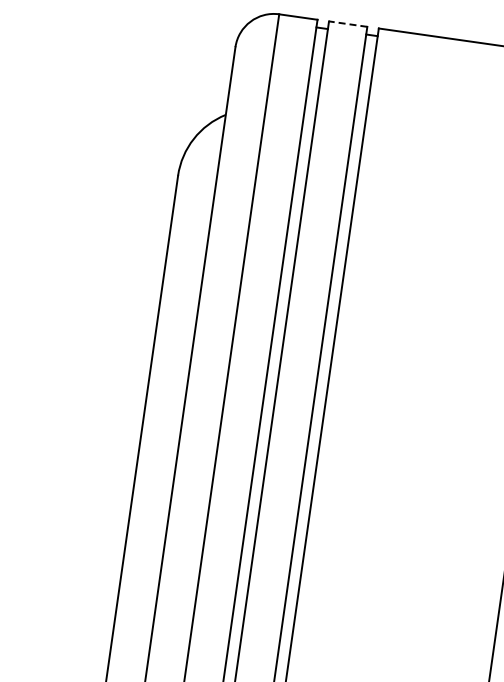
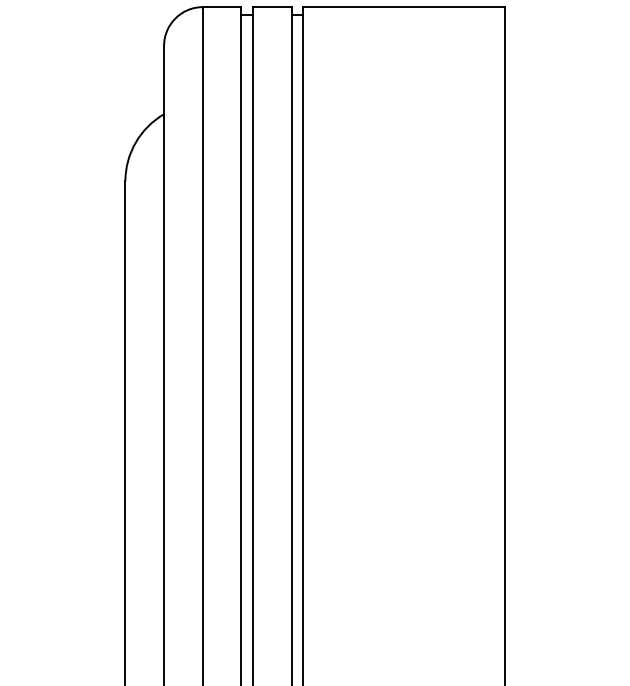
line: (347, 24) -> (271, 7), dashed -> solid

